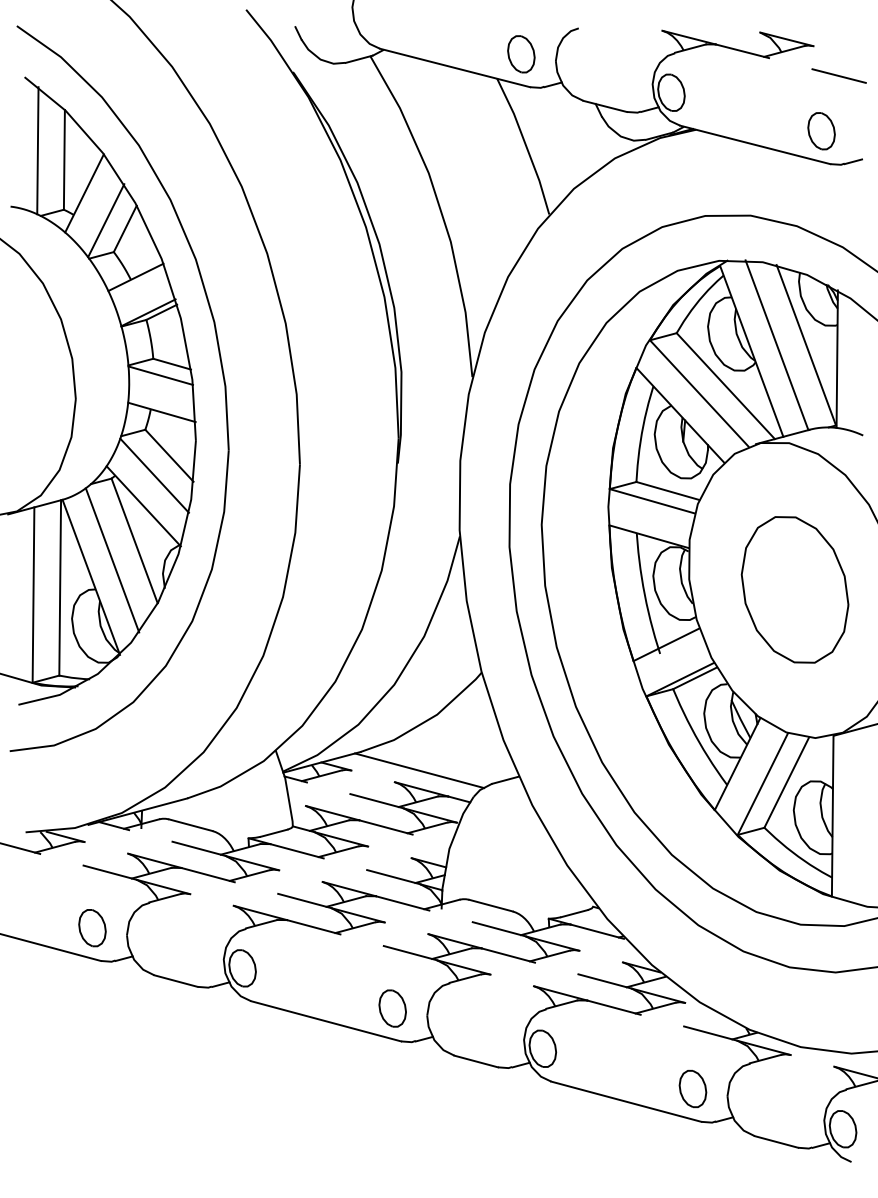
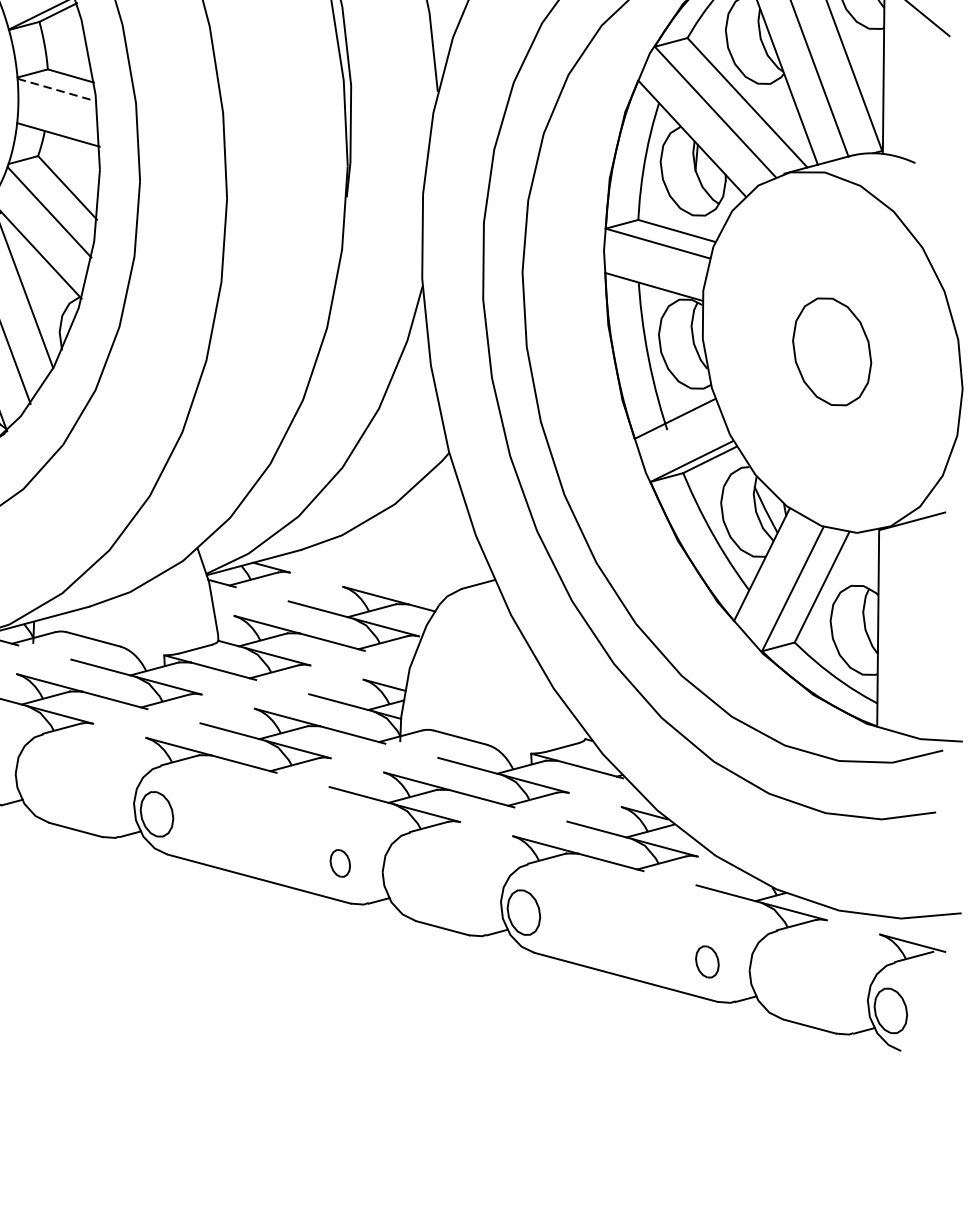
line: (160, 375) -> (56, 89), solid -> dashed
part: (794, 589) -> (831, 351), size x0.6
line: (419, 770) -> (373, 572), removed
part: (392, 1008) -> (340, 863), size x0.6
part: (692, 1089) -> (706, 962), size x0.7

